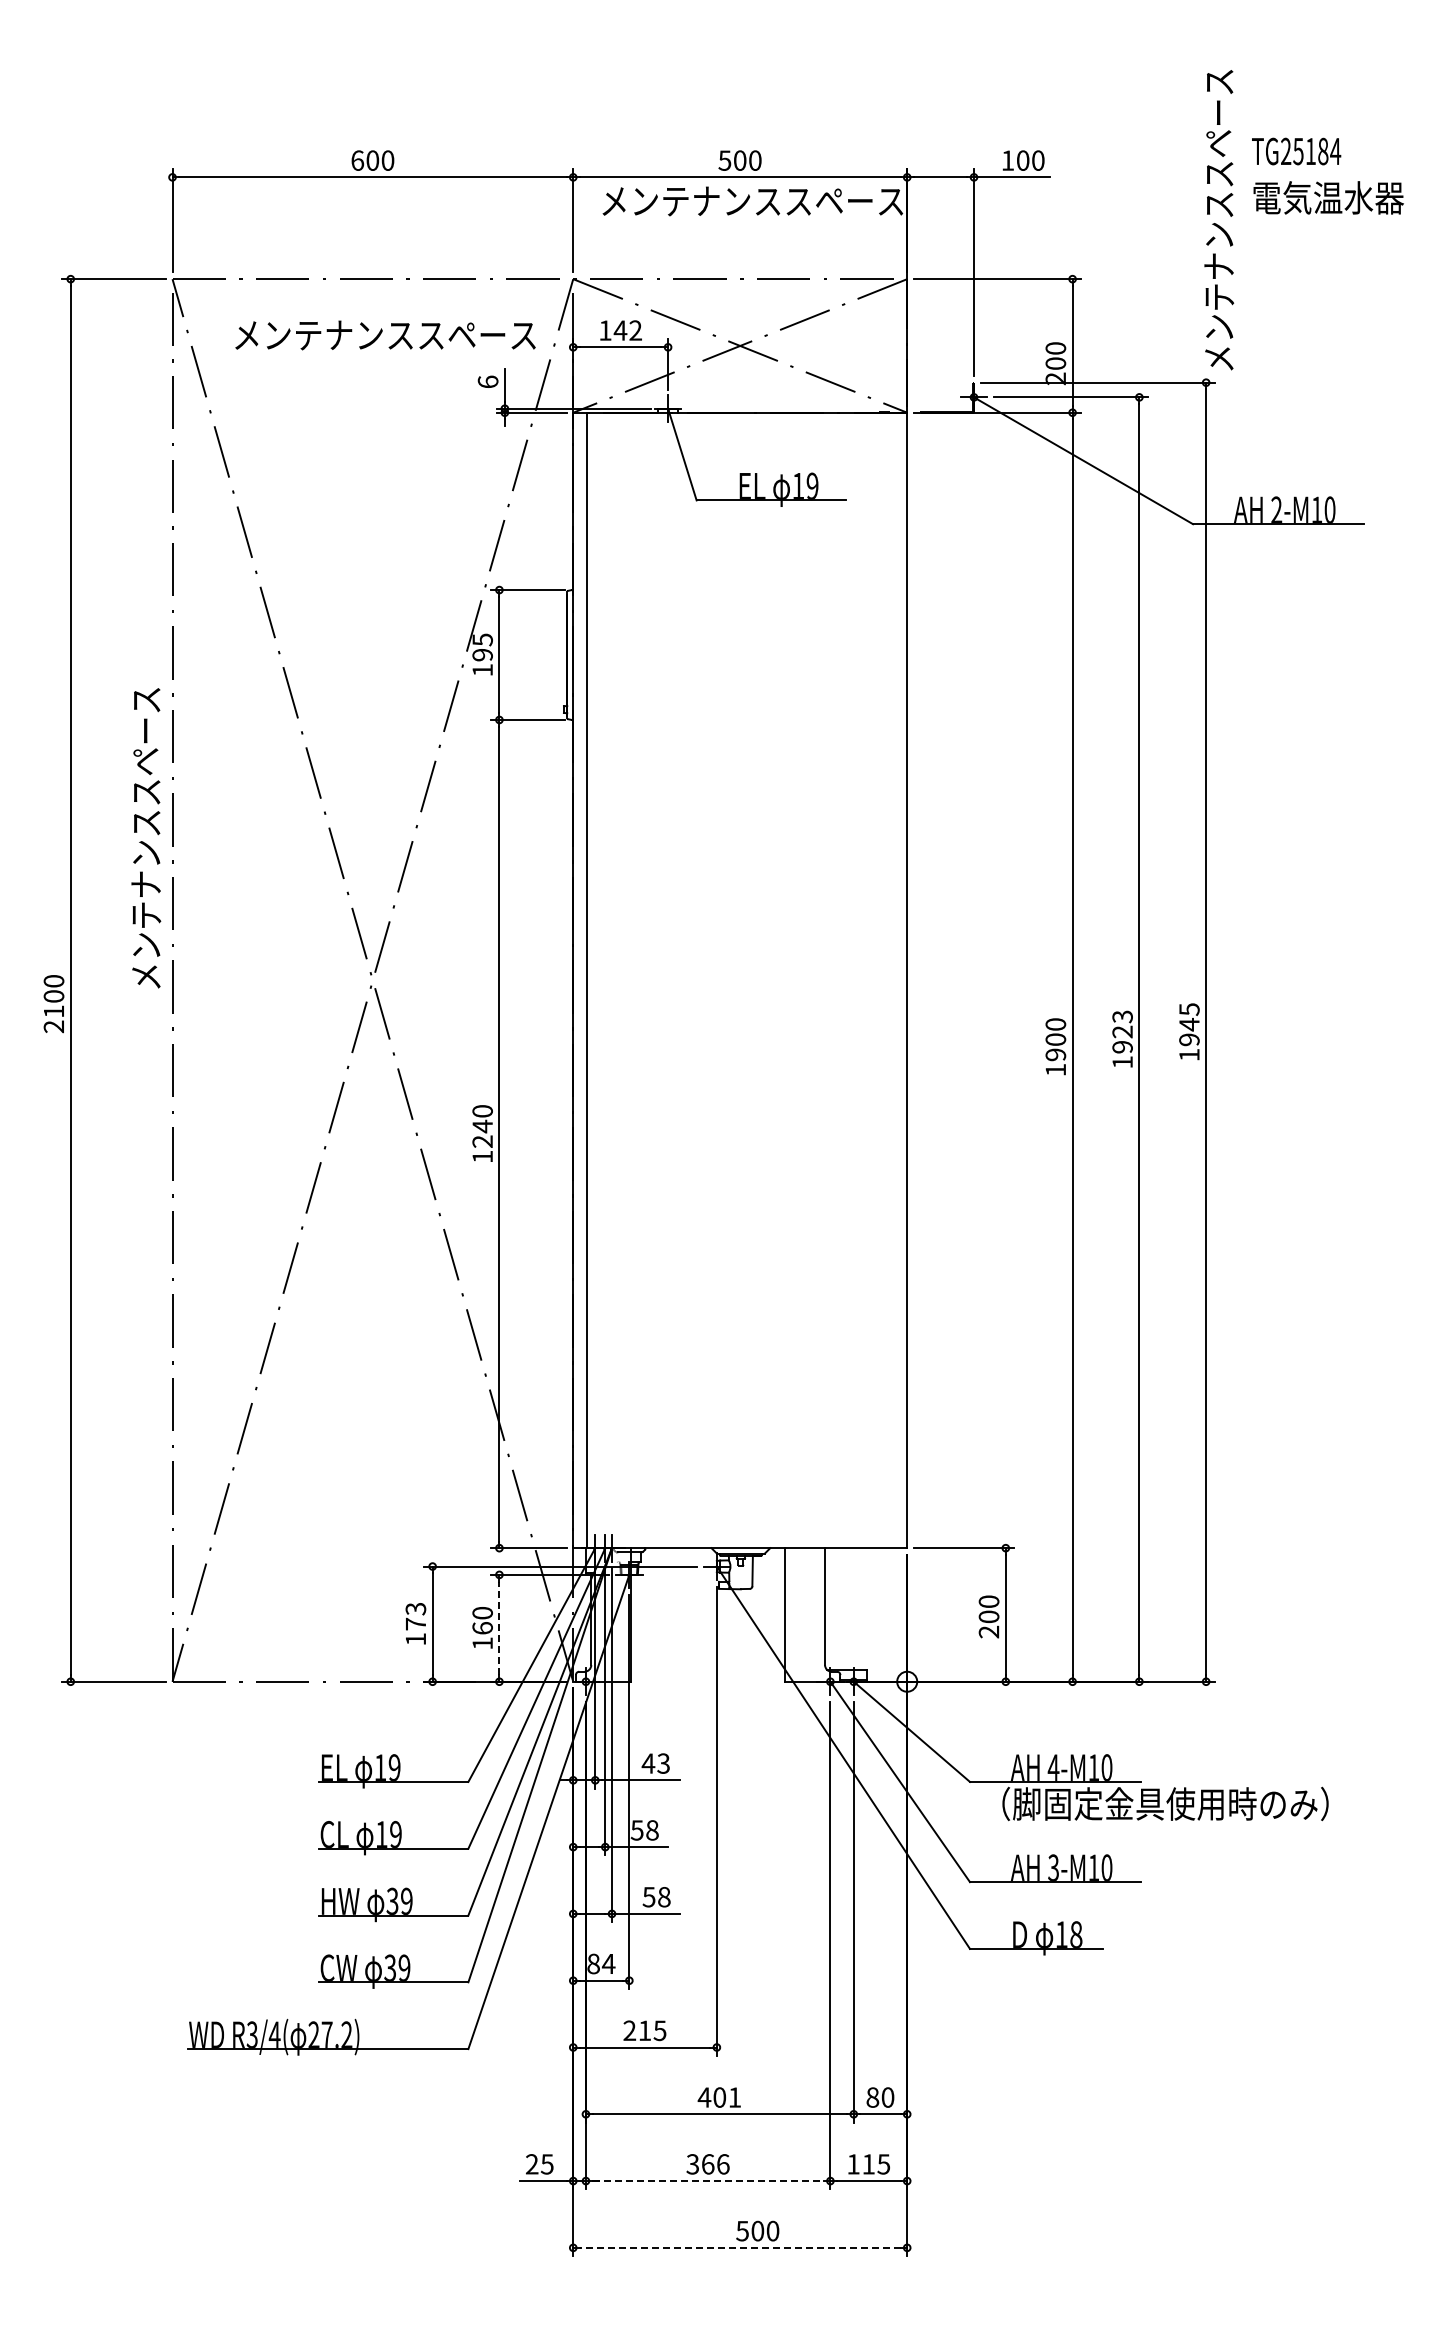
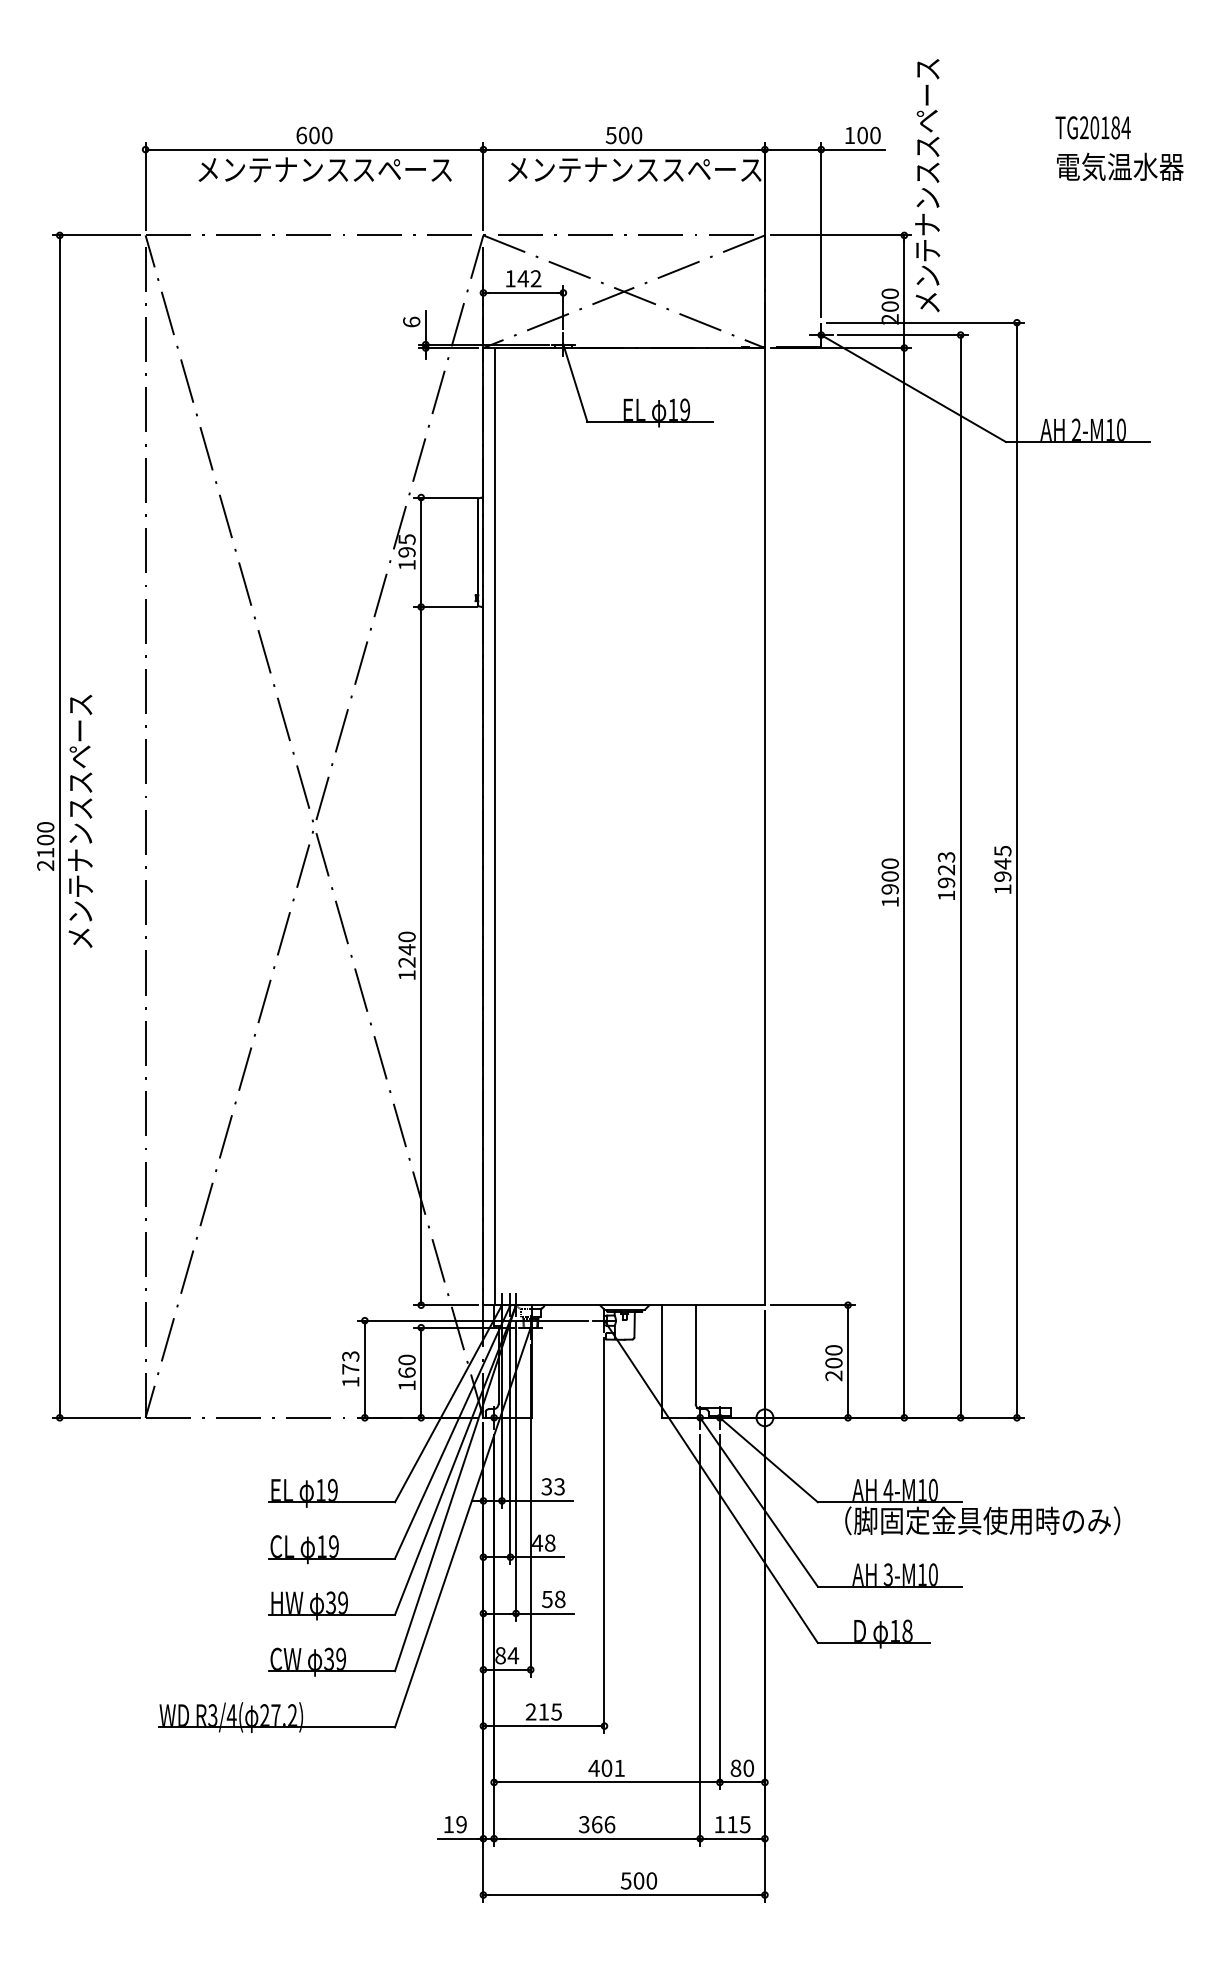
text: (1298, 151) -> (1094, 127), TG25184 -> TG20184
text: (1219, 220) -> (927, 185), moved
text: (385, 335) -> (325, 169), moved
text: (146, 838) -> (80, 821), moved
line: (499, 1628) -> (421, 1372), dashed -> solid
text: (648, 1763) -> (546, 1486), 43 -> 33
text: (637, 1830) -> (537, 1543), 58 -> 48
text: (539, 2164) -> (454, 1824), 25 -> 19
line: (708, 2181) -> (597, 1839), dashed -> solid
line: (739, 2247) -> (623, 1894), dashed -> solid

